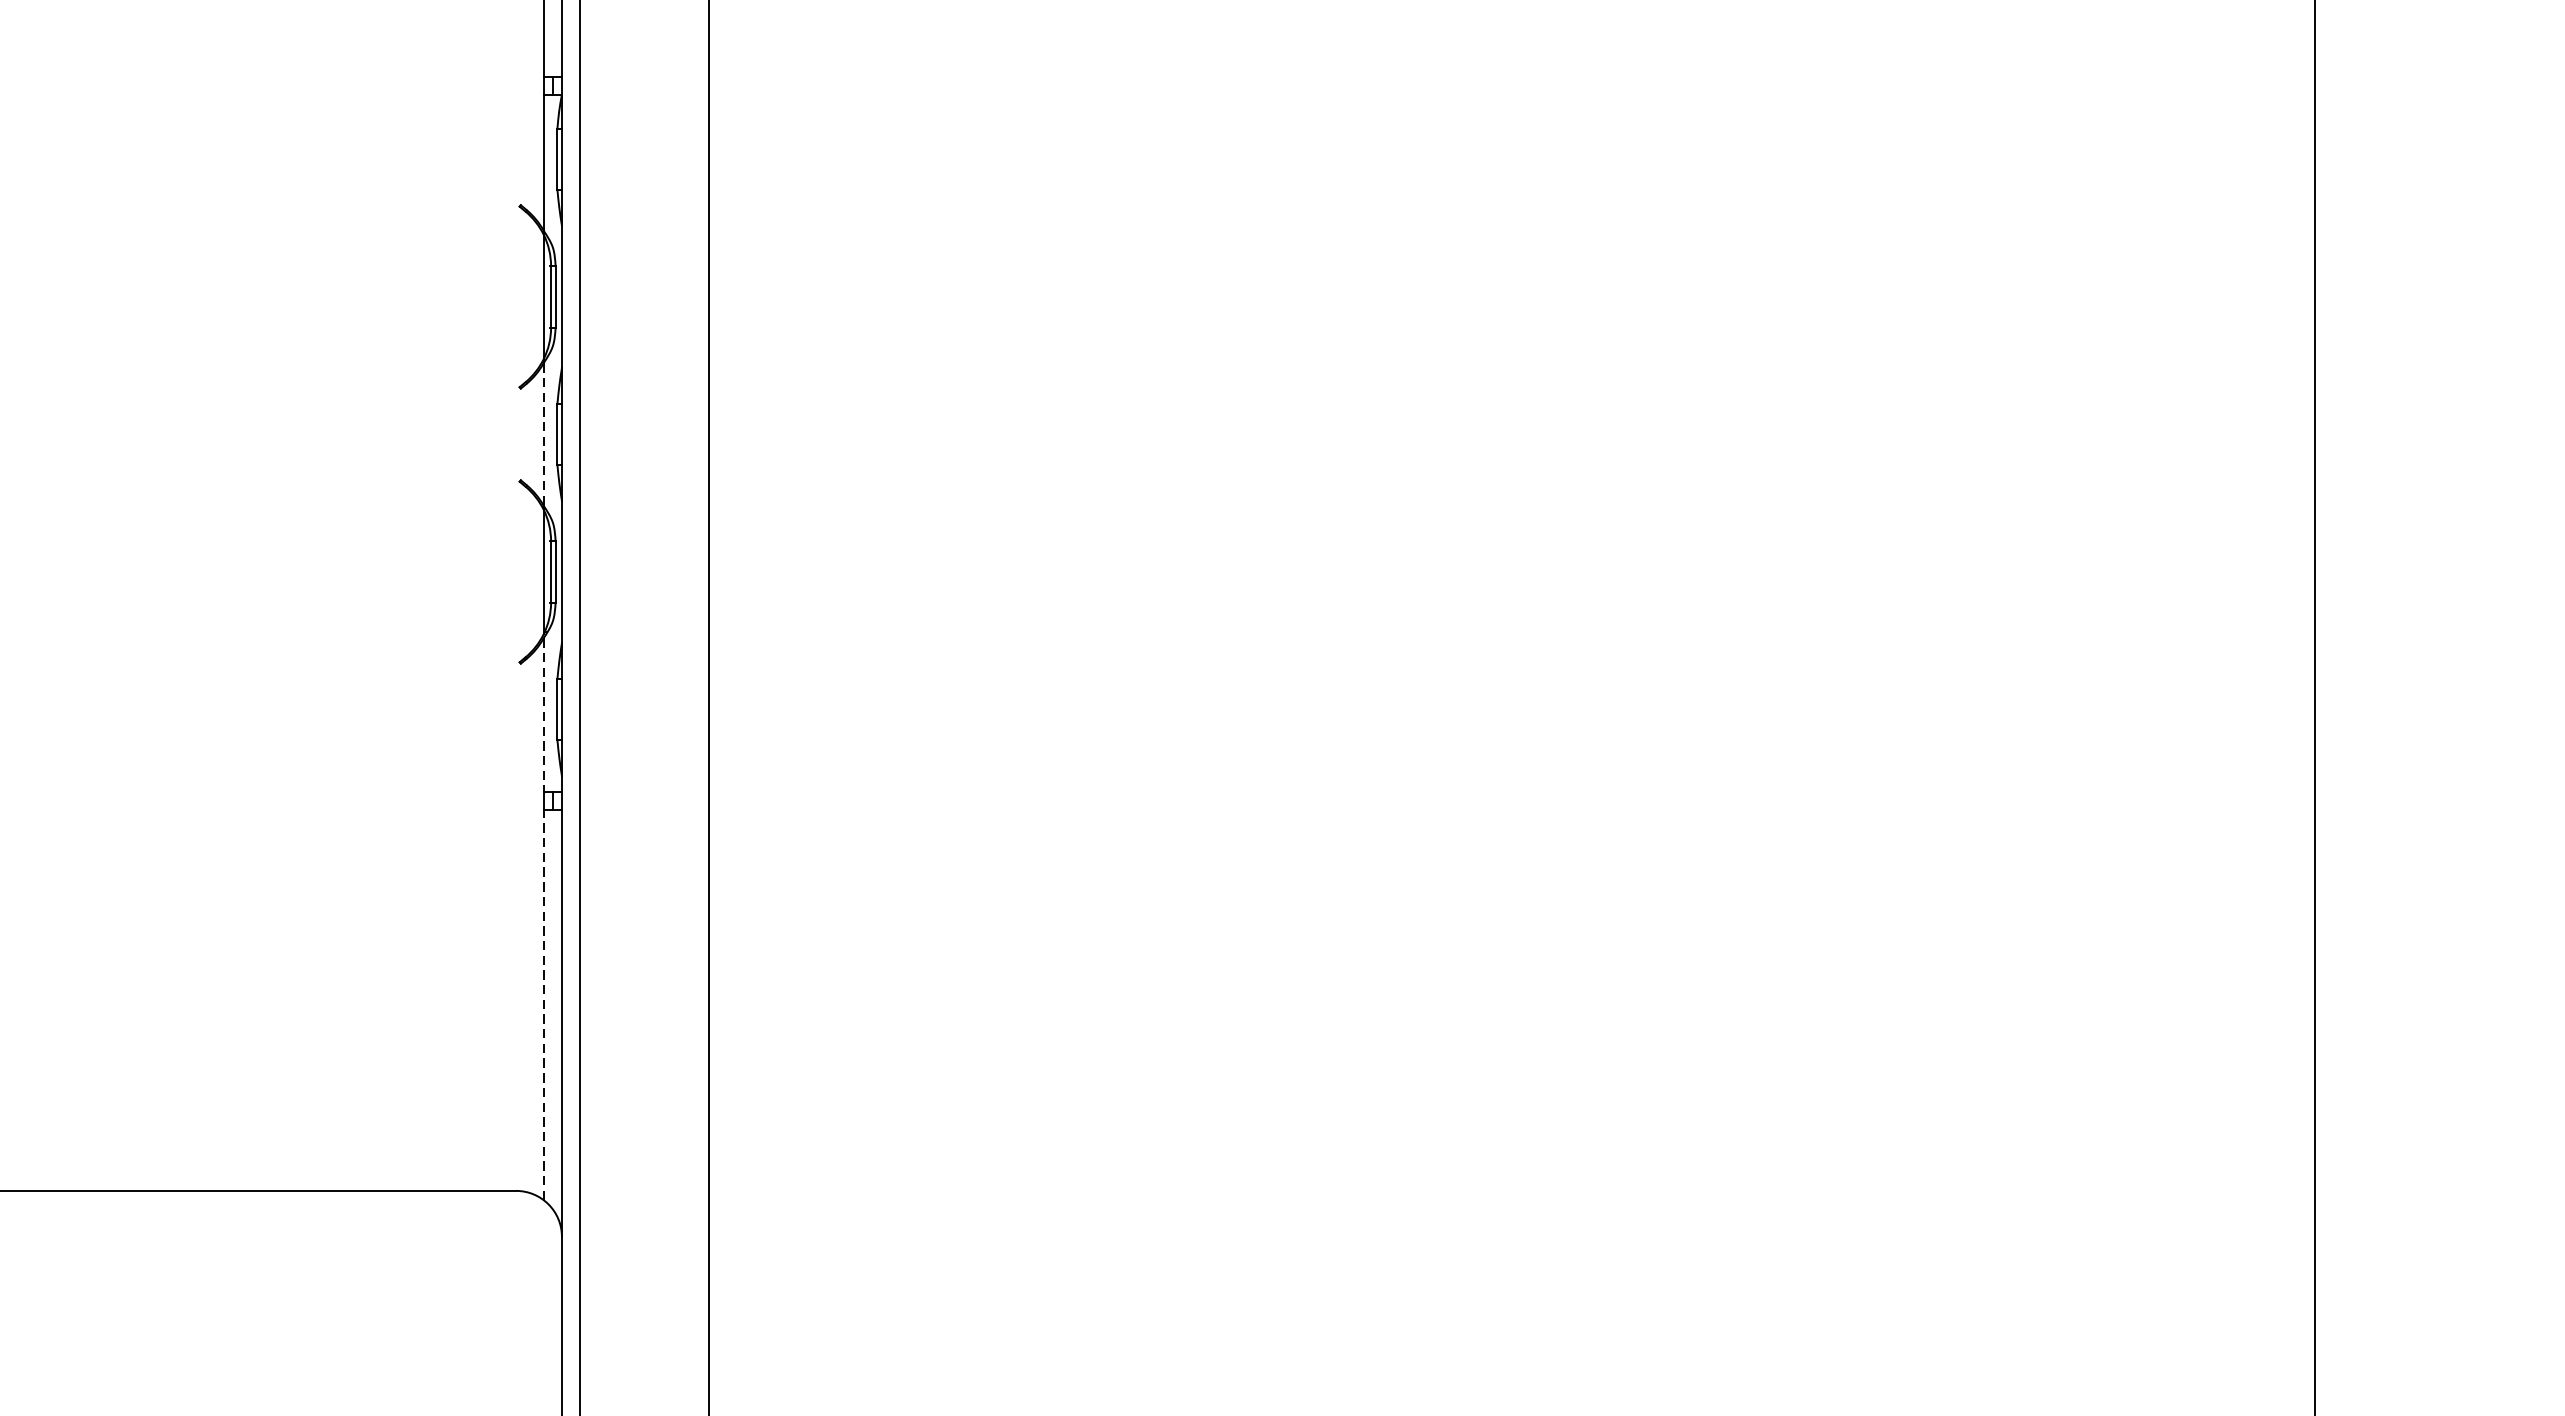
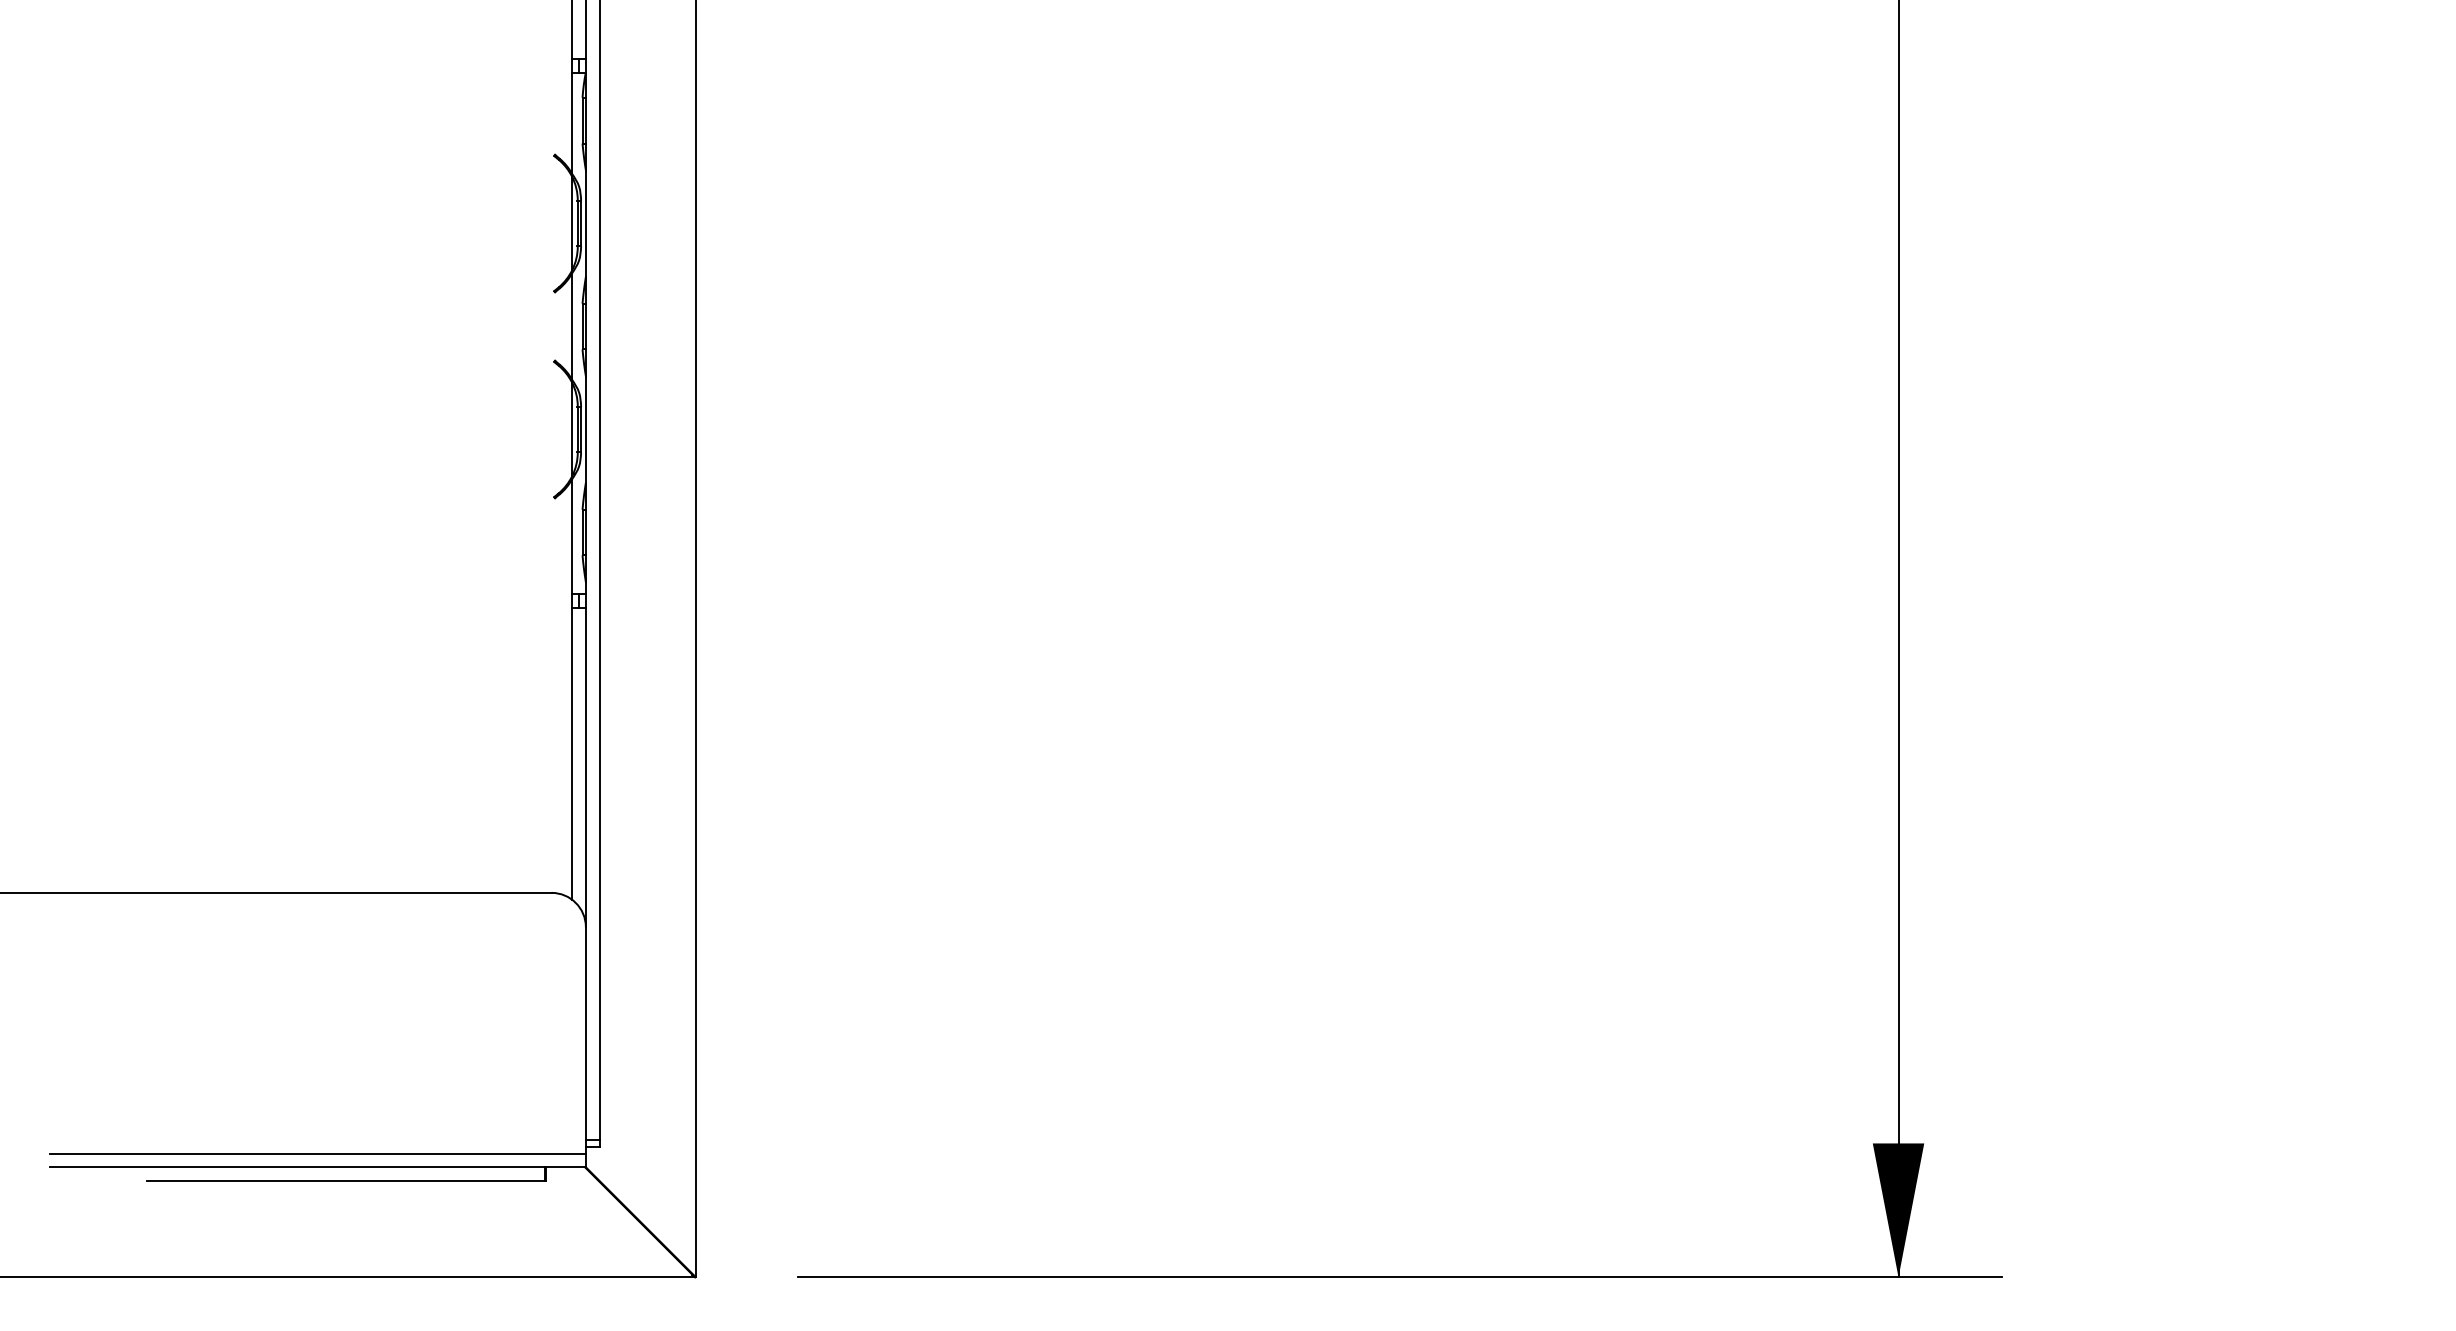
line: (544, 435) -> (572, 327), dashed -> solid
line: (544, 714) -> (572, 536), dashed -> solid
line: (544, 1004) -> (572, 753), dashed -> solid

